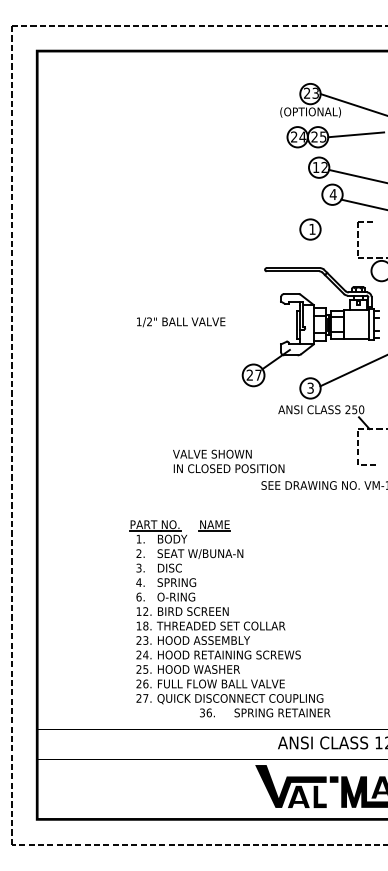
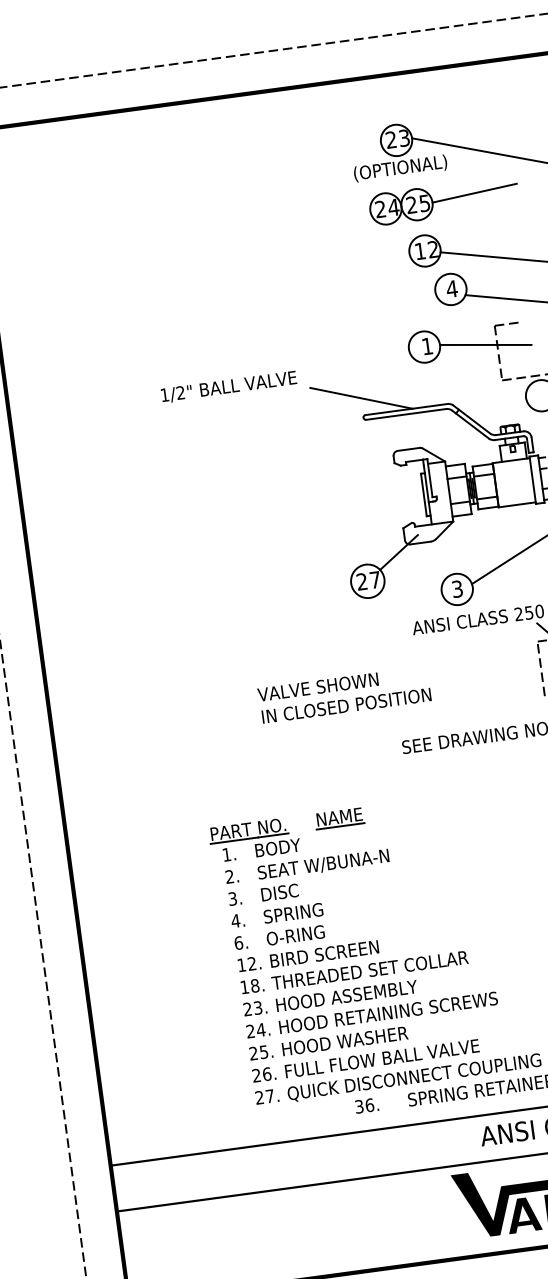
line: (349, 233) -> (484, 345), added
line: (265, 256) -> (361, 397), added
text: (181, 322) -> (229, 387), moved
text: (228, 461) -> (344, 694), moved

